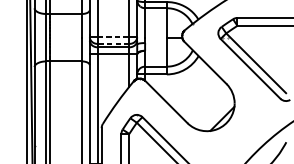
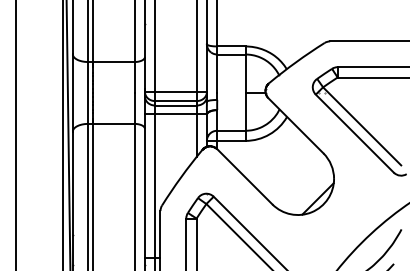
line: (113, 37) -> (175, 92), dashed -> solid
line: (113, 44) -> (175, 101), dashed -> solid

